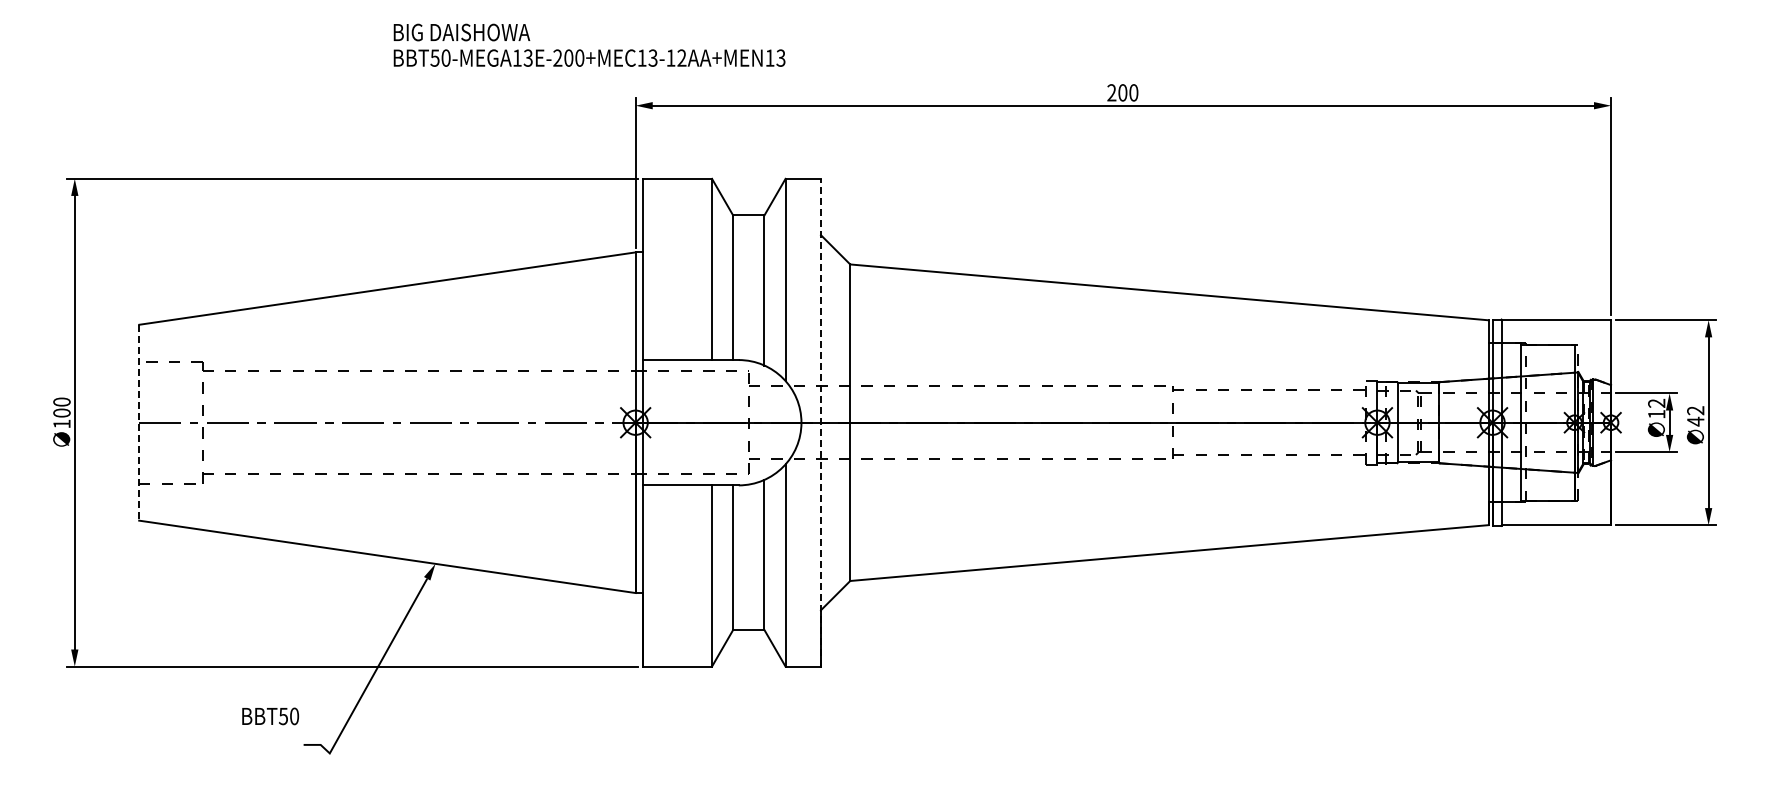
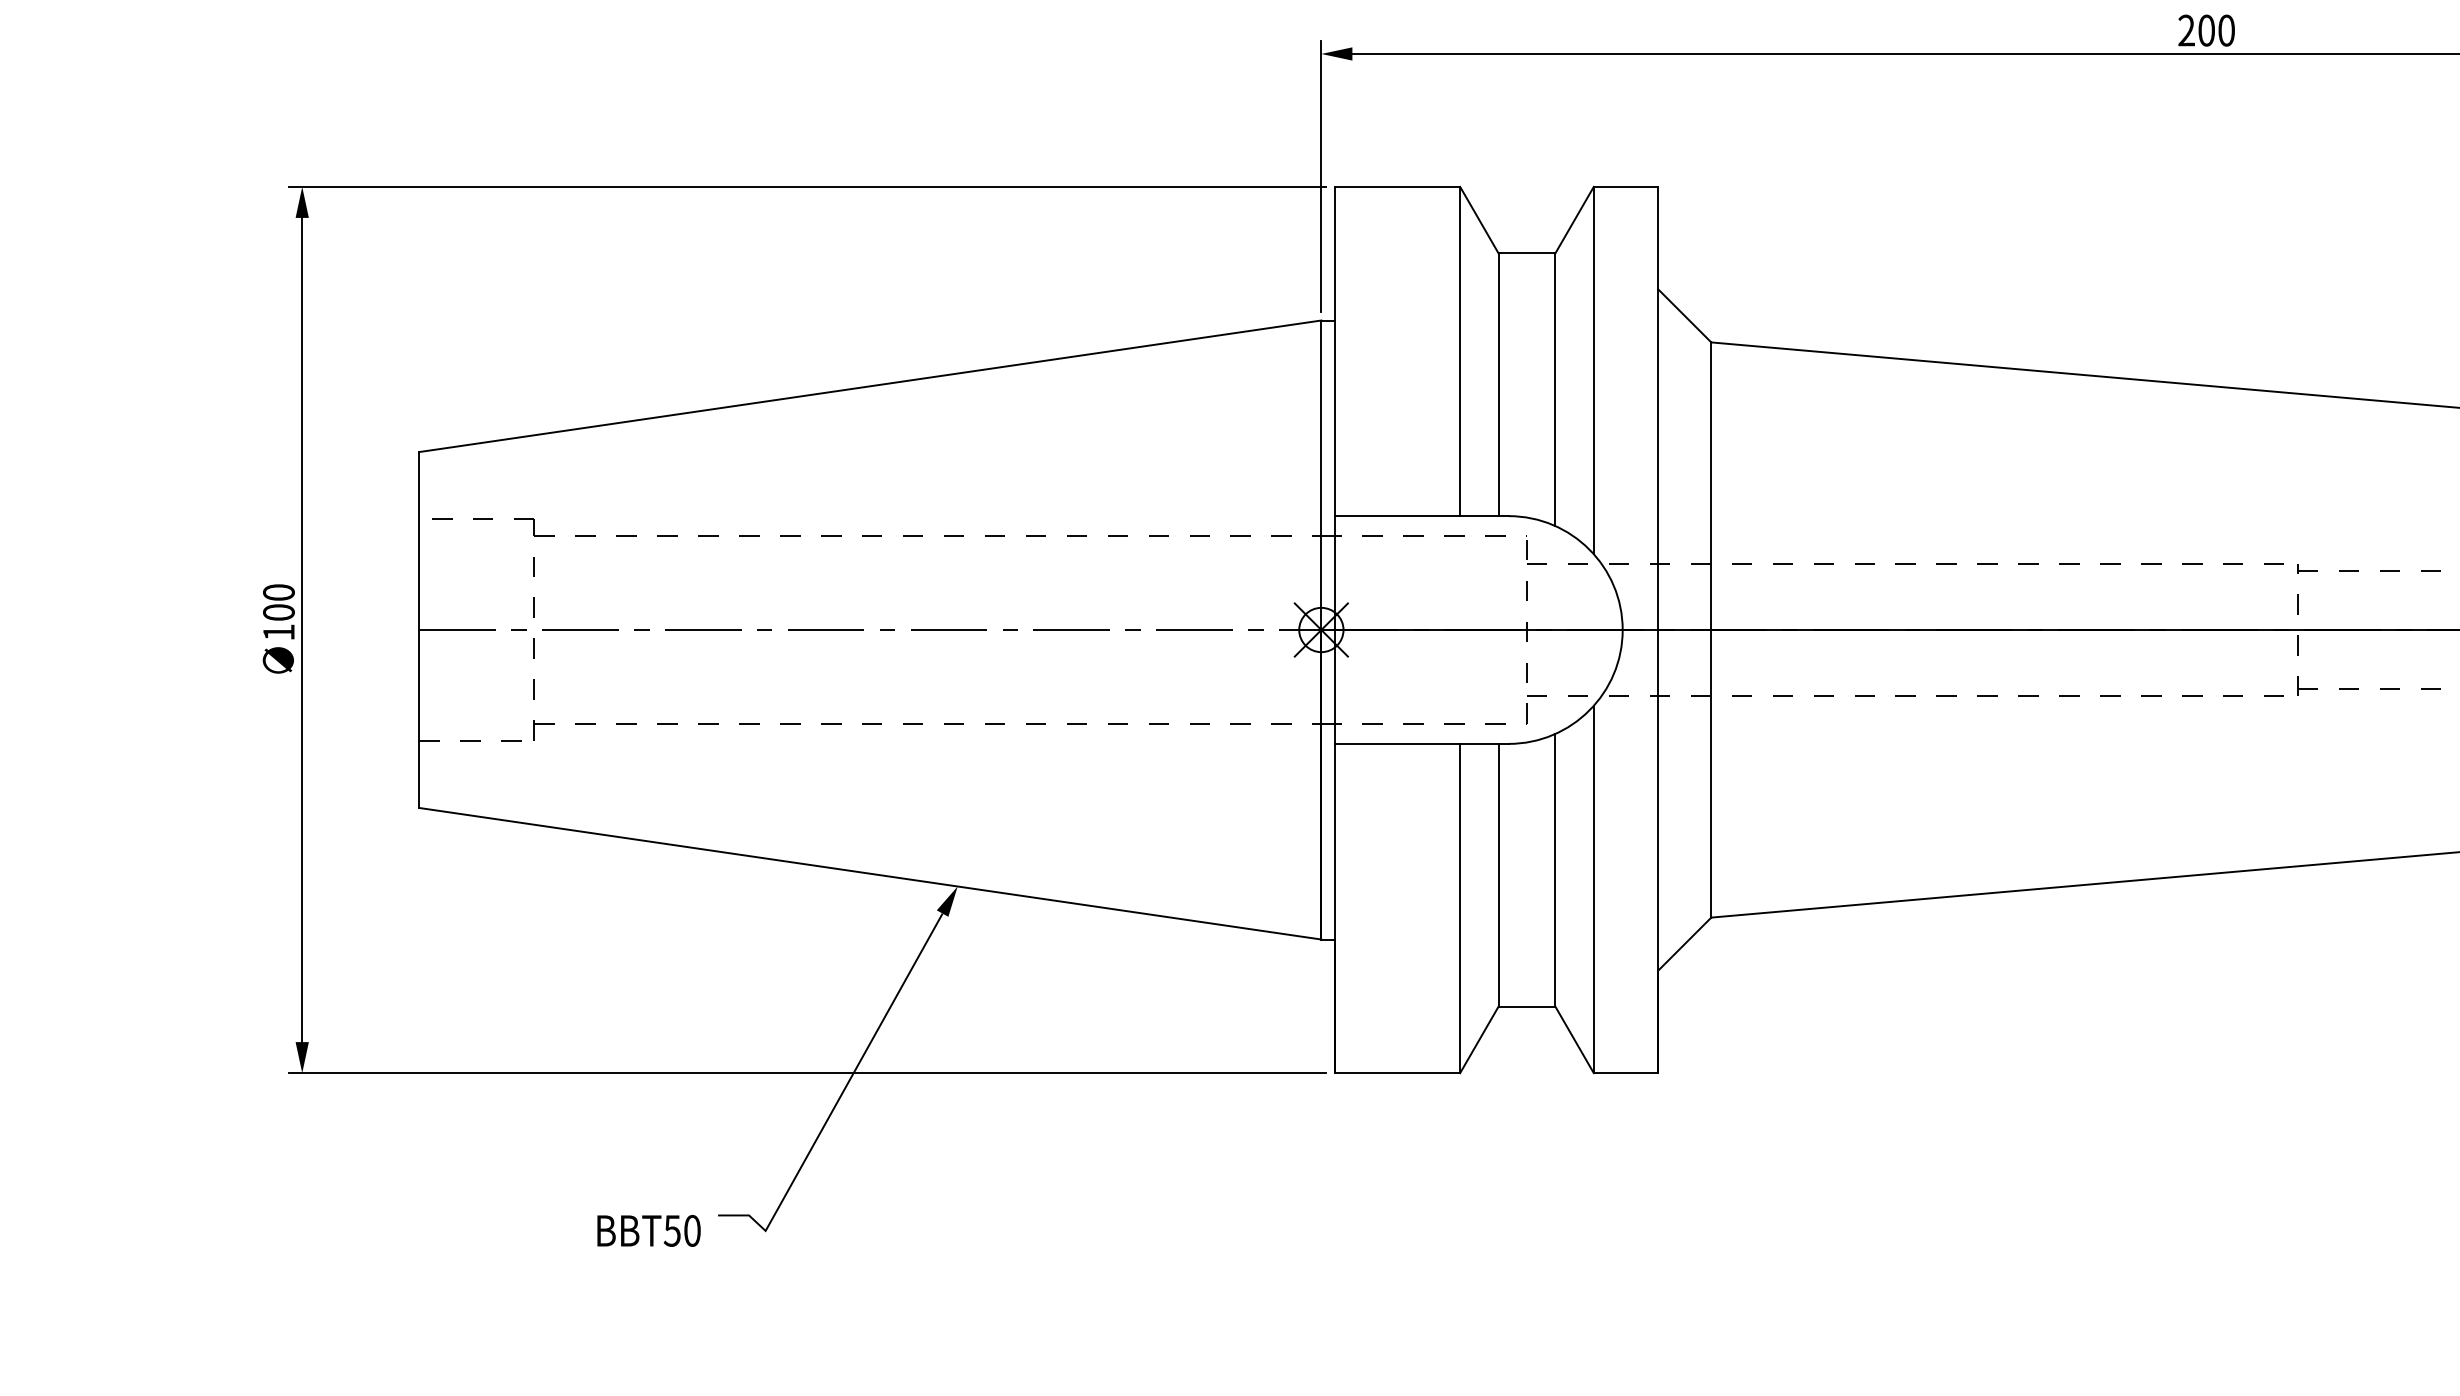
line: (139, 422) -> (419, 629), dashed -> solid
line: (820, 422) -> (1657, 629), dashed -> solid
text: (270, 716) -> (648, 1231), moved

